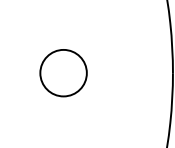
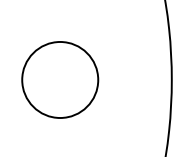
circle: (62, 72) -> (59, 79), size x1.6

